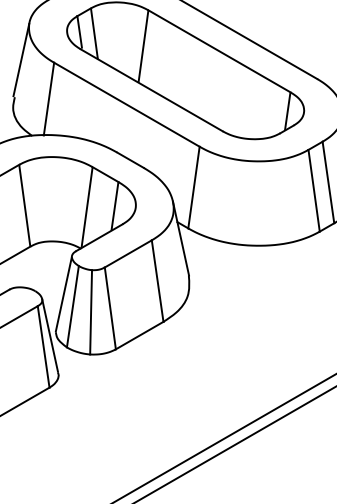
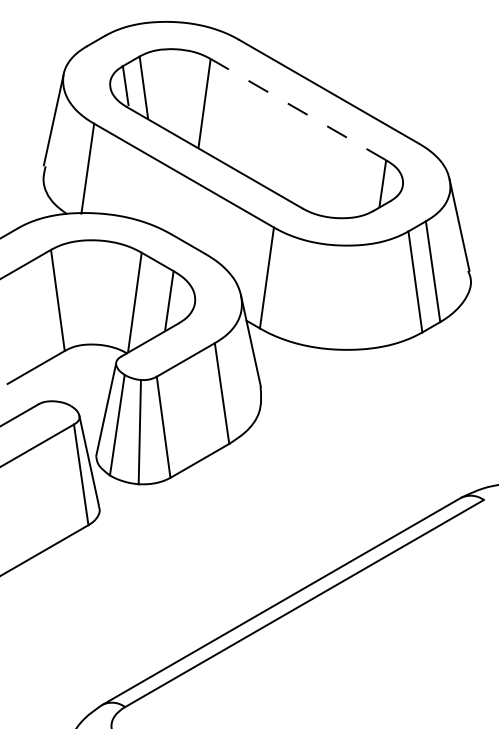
line: (218, 51) -> (297, 109), solid -> dashed

